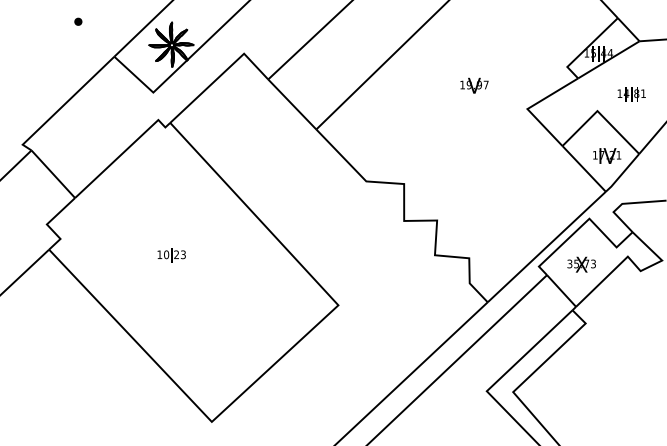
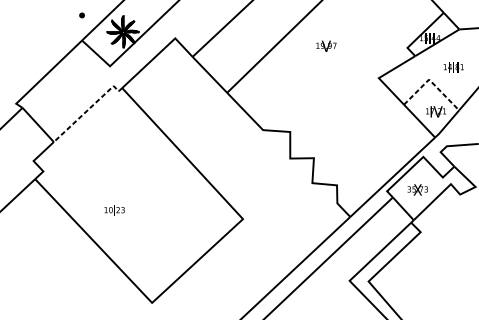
part: (78, 21) -> (82, 15), moved
text: (474, 85) -> (326, 46), moved
line: (600, 114) -> (431, 82), solid -> dashed
line: (123, 152) -> (88, 109), solid -> dashed
text: (171, 255) -> (114, 210), moved

